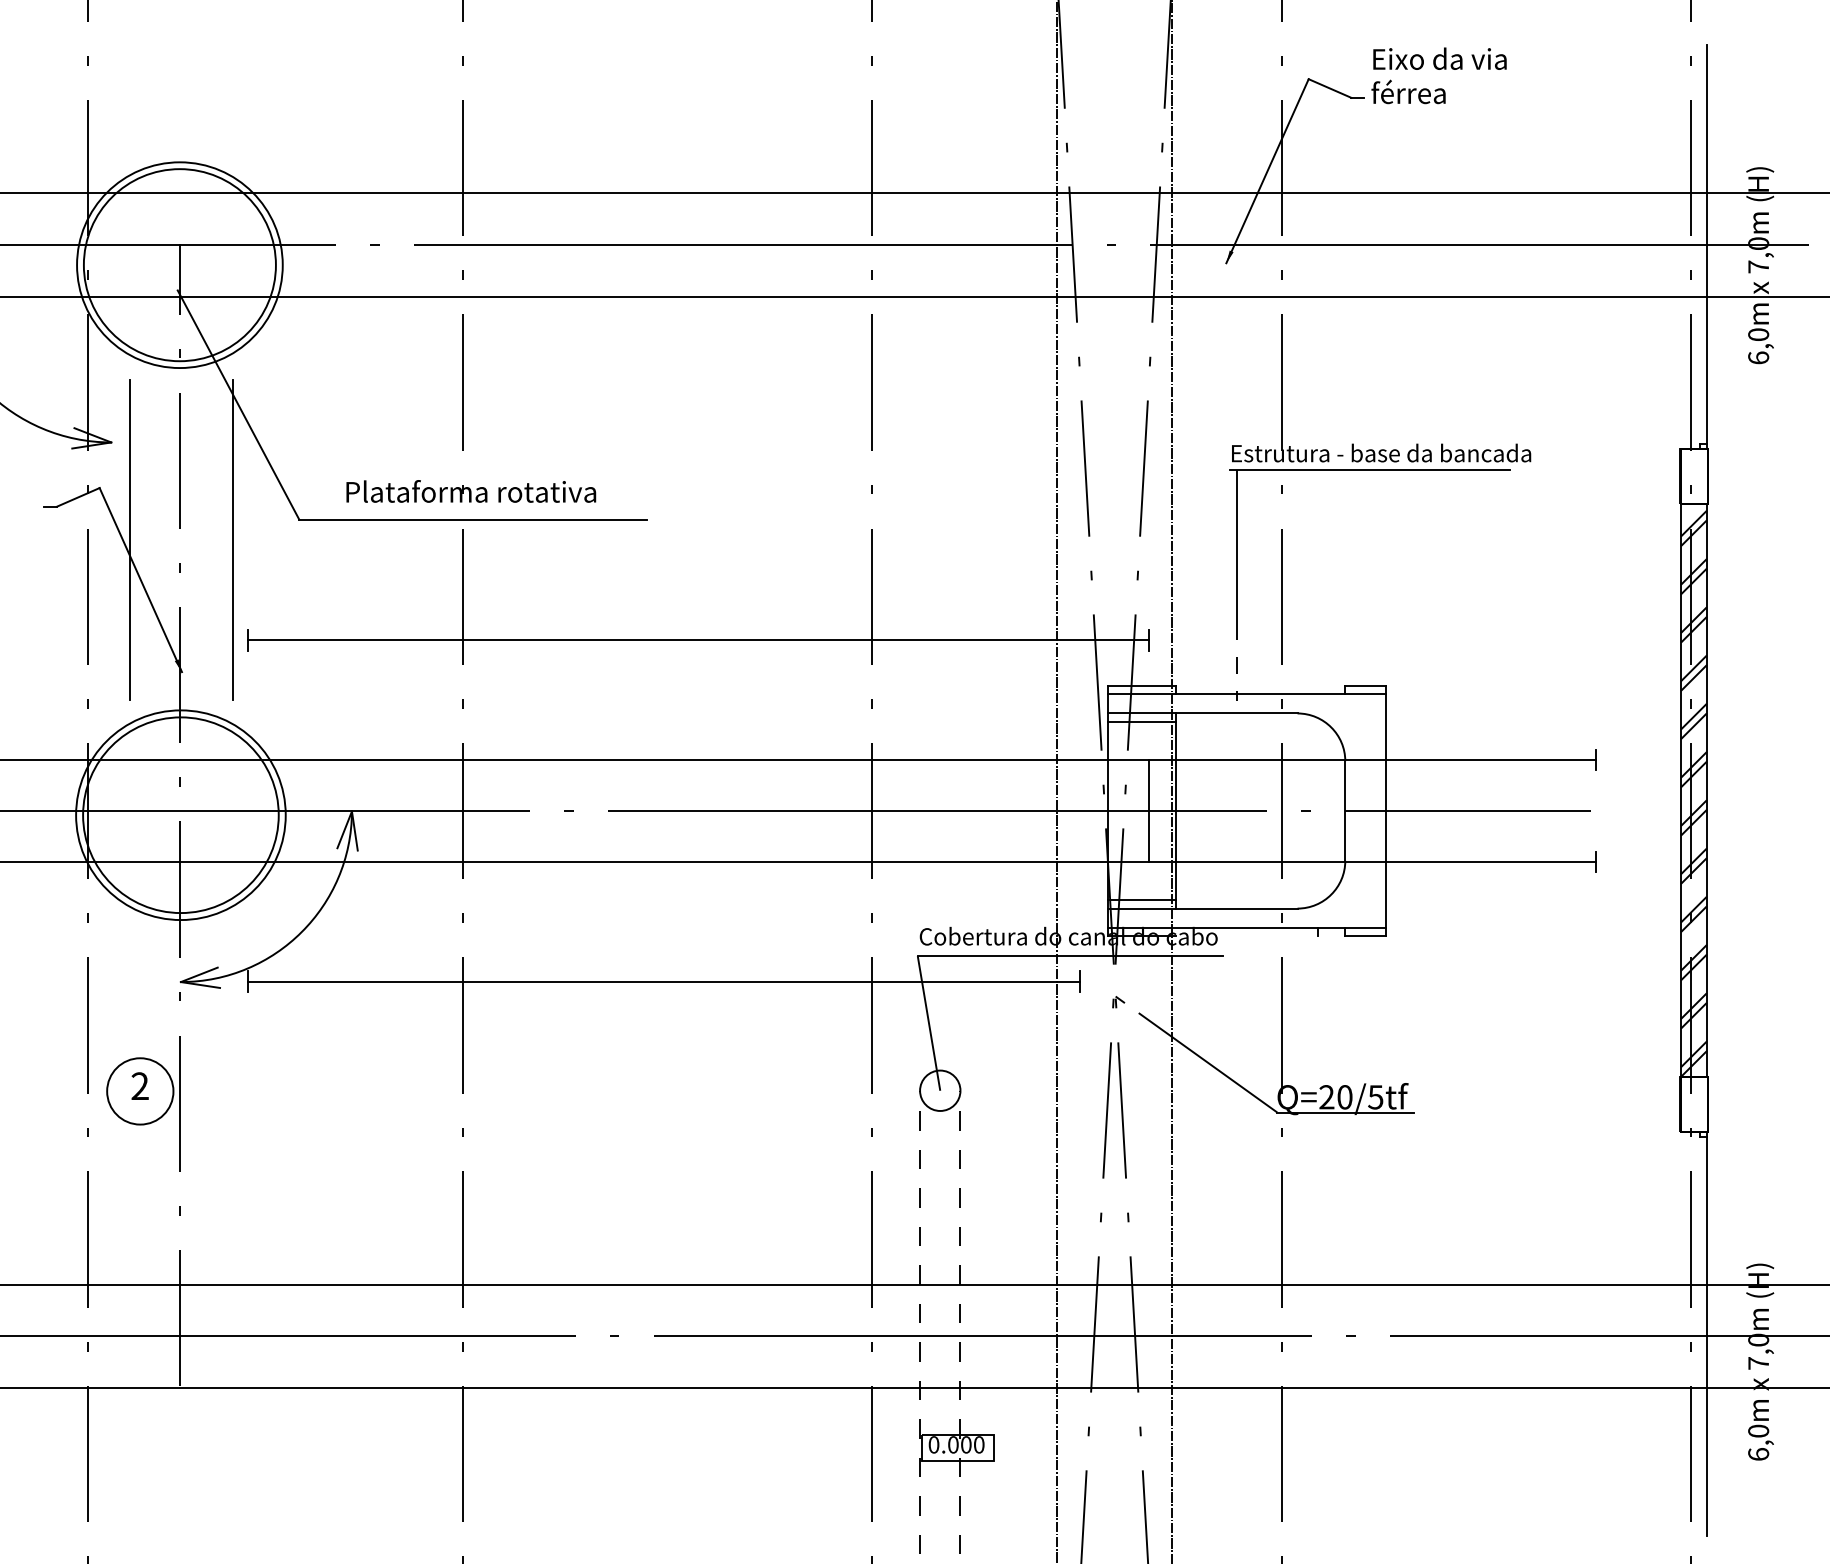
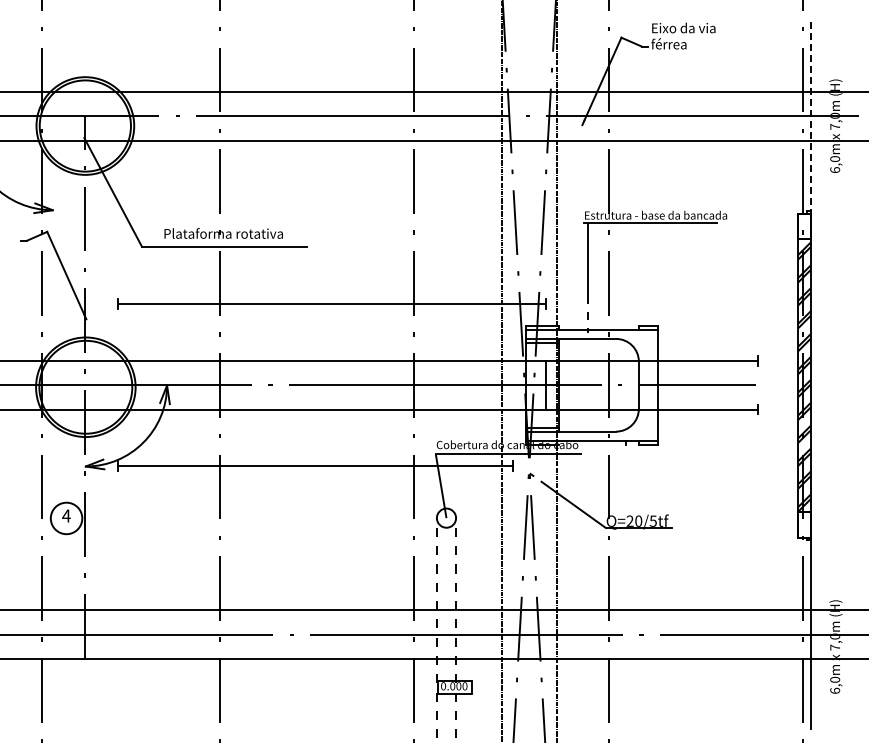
line: (1706, 245) -> (810, 116), solid -> dashed
line: (129, 539) -> (61, 256), removed
line: (232, 539) -> (110, 256), removed
text: (140, 1085) -> (66, 515), 2 -> 4

